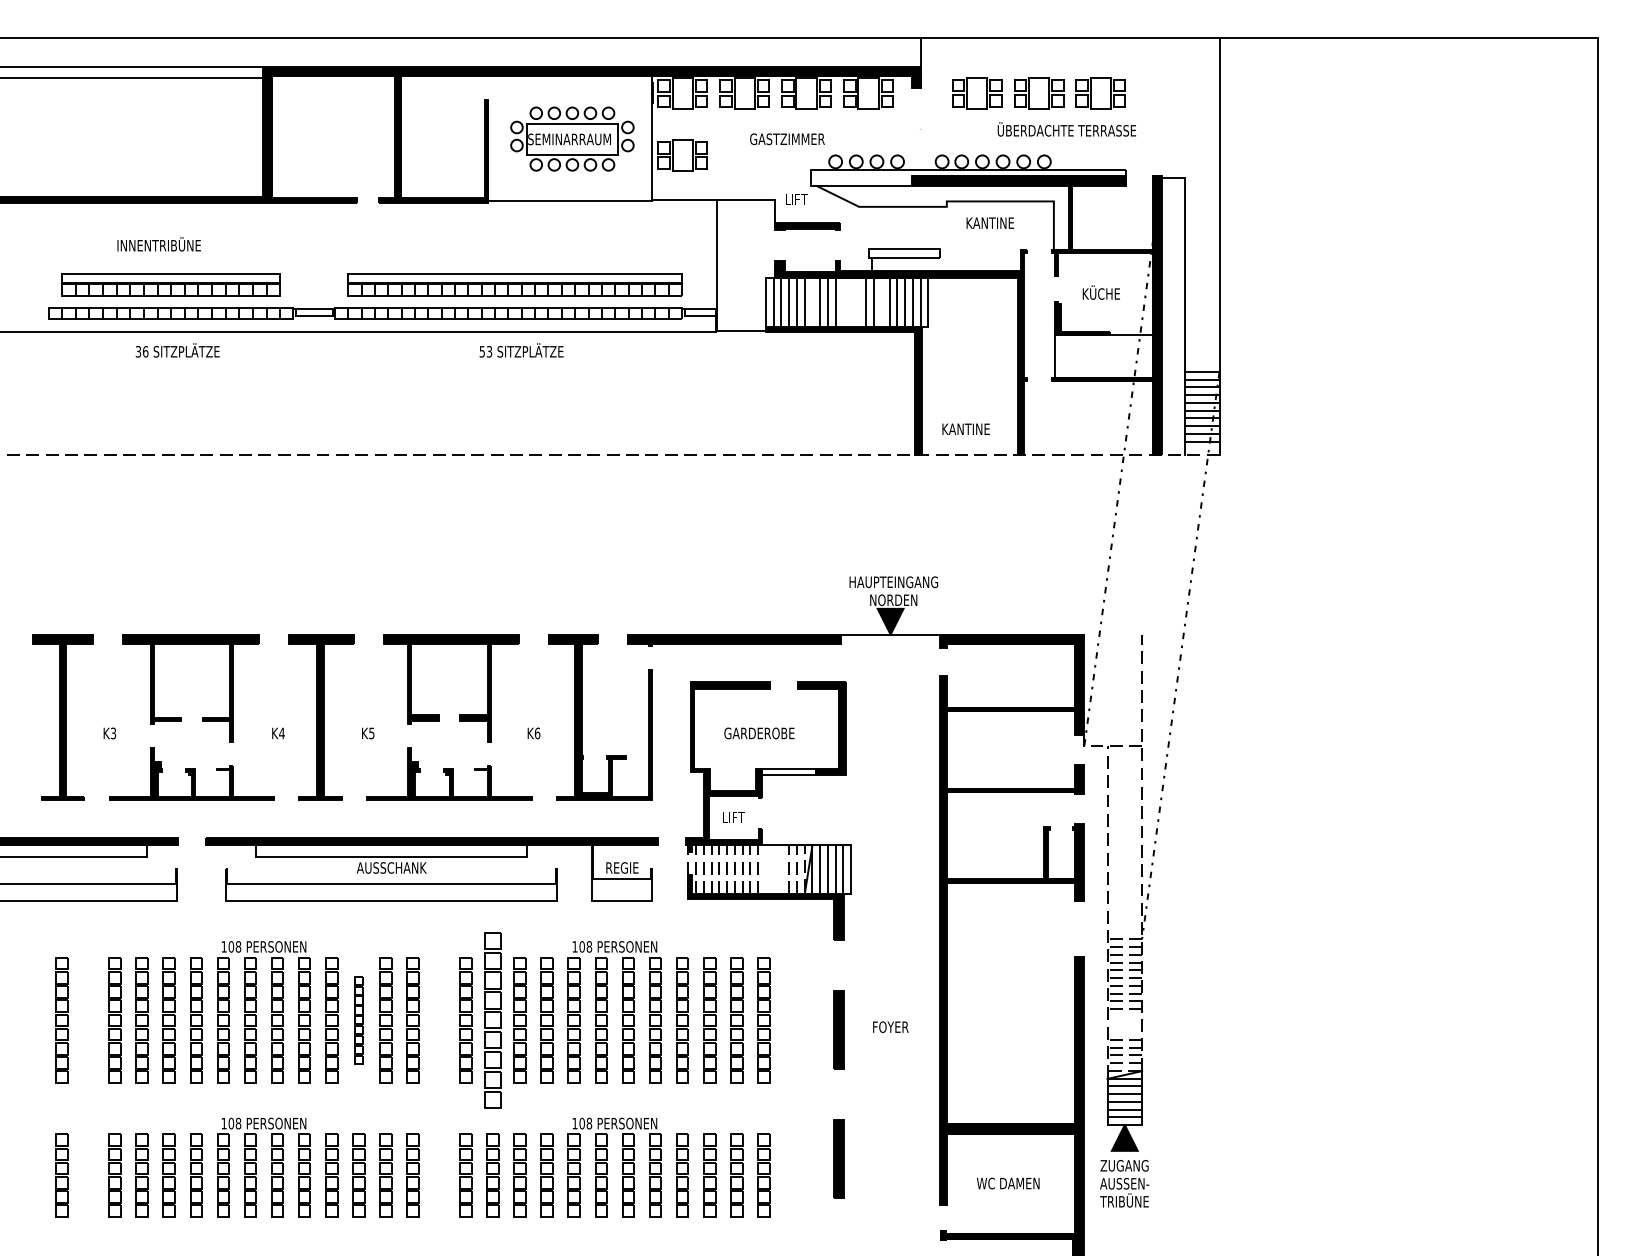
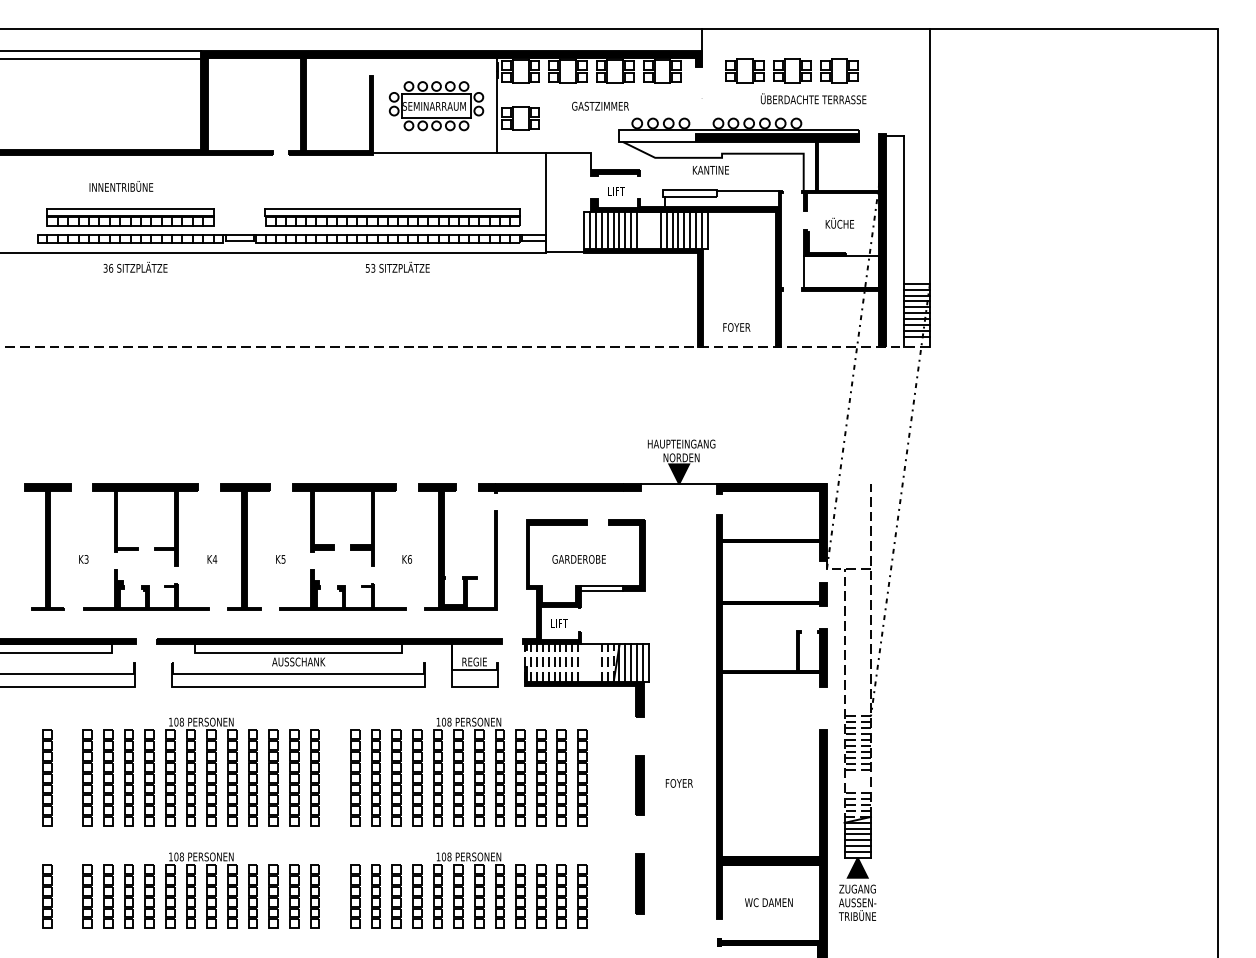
text: (796, 199) -> (616, 191), moved
text: (989, 222) -> (710, 169), moved
line: (979, 249) -> (746, 190), added
line: (881, 300) -> (672, 229), added
line: (812, 301) -> (619, 230), added
text: (965, 429) -> (736, 327), KANTINE -> FOYER
part: (358, 1020) -> (273, 778), size x1.43
part: (492, 1020) -> (375, 778), size x0.71

